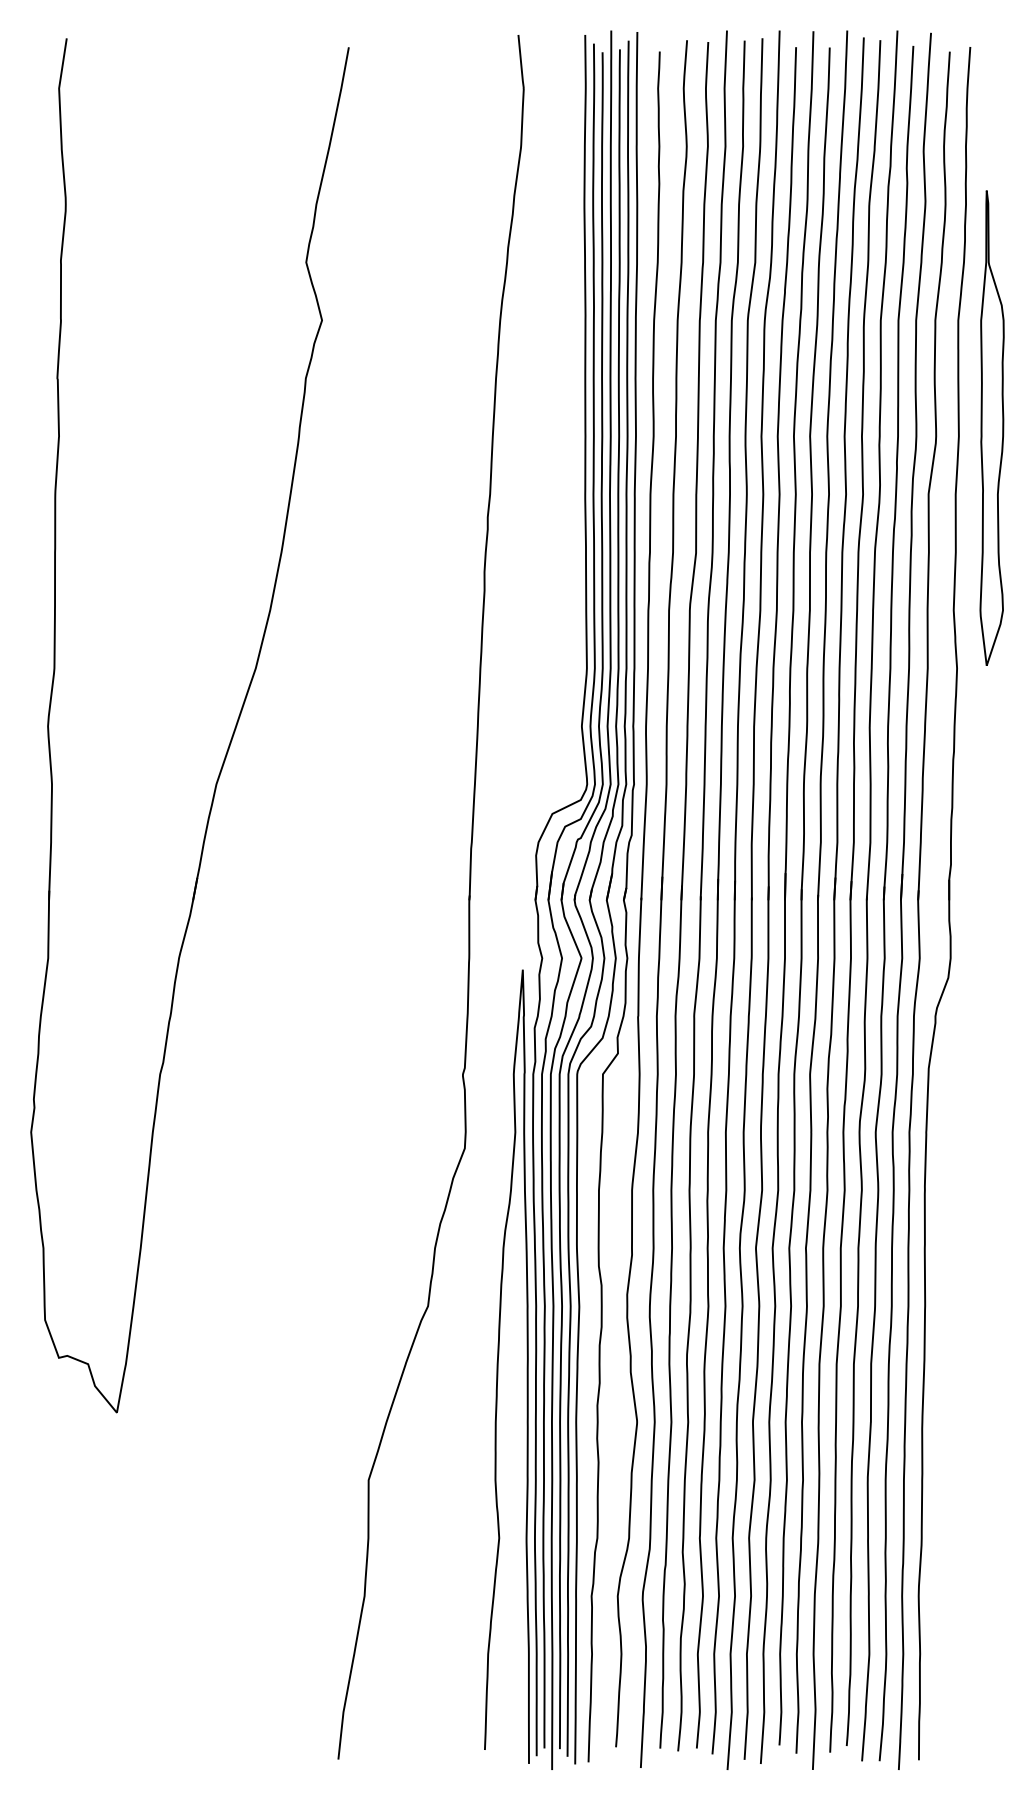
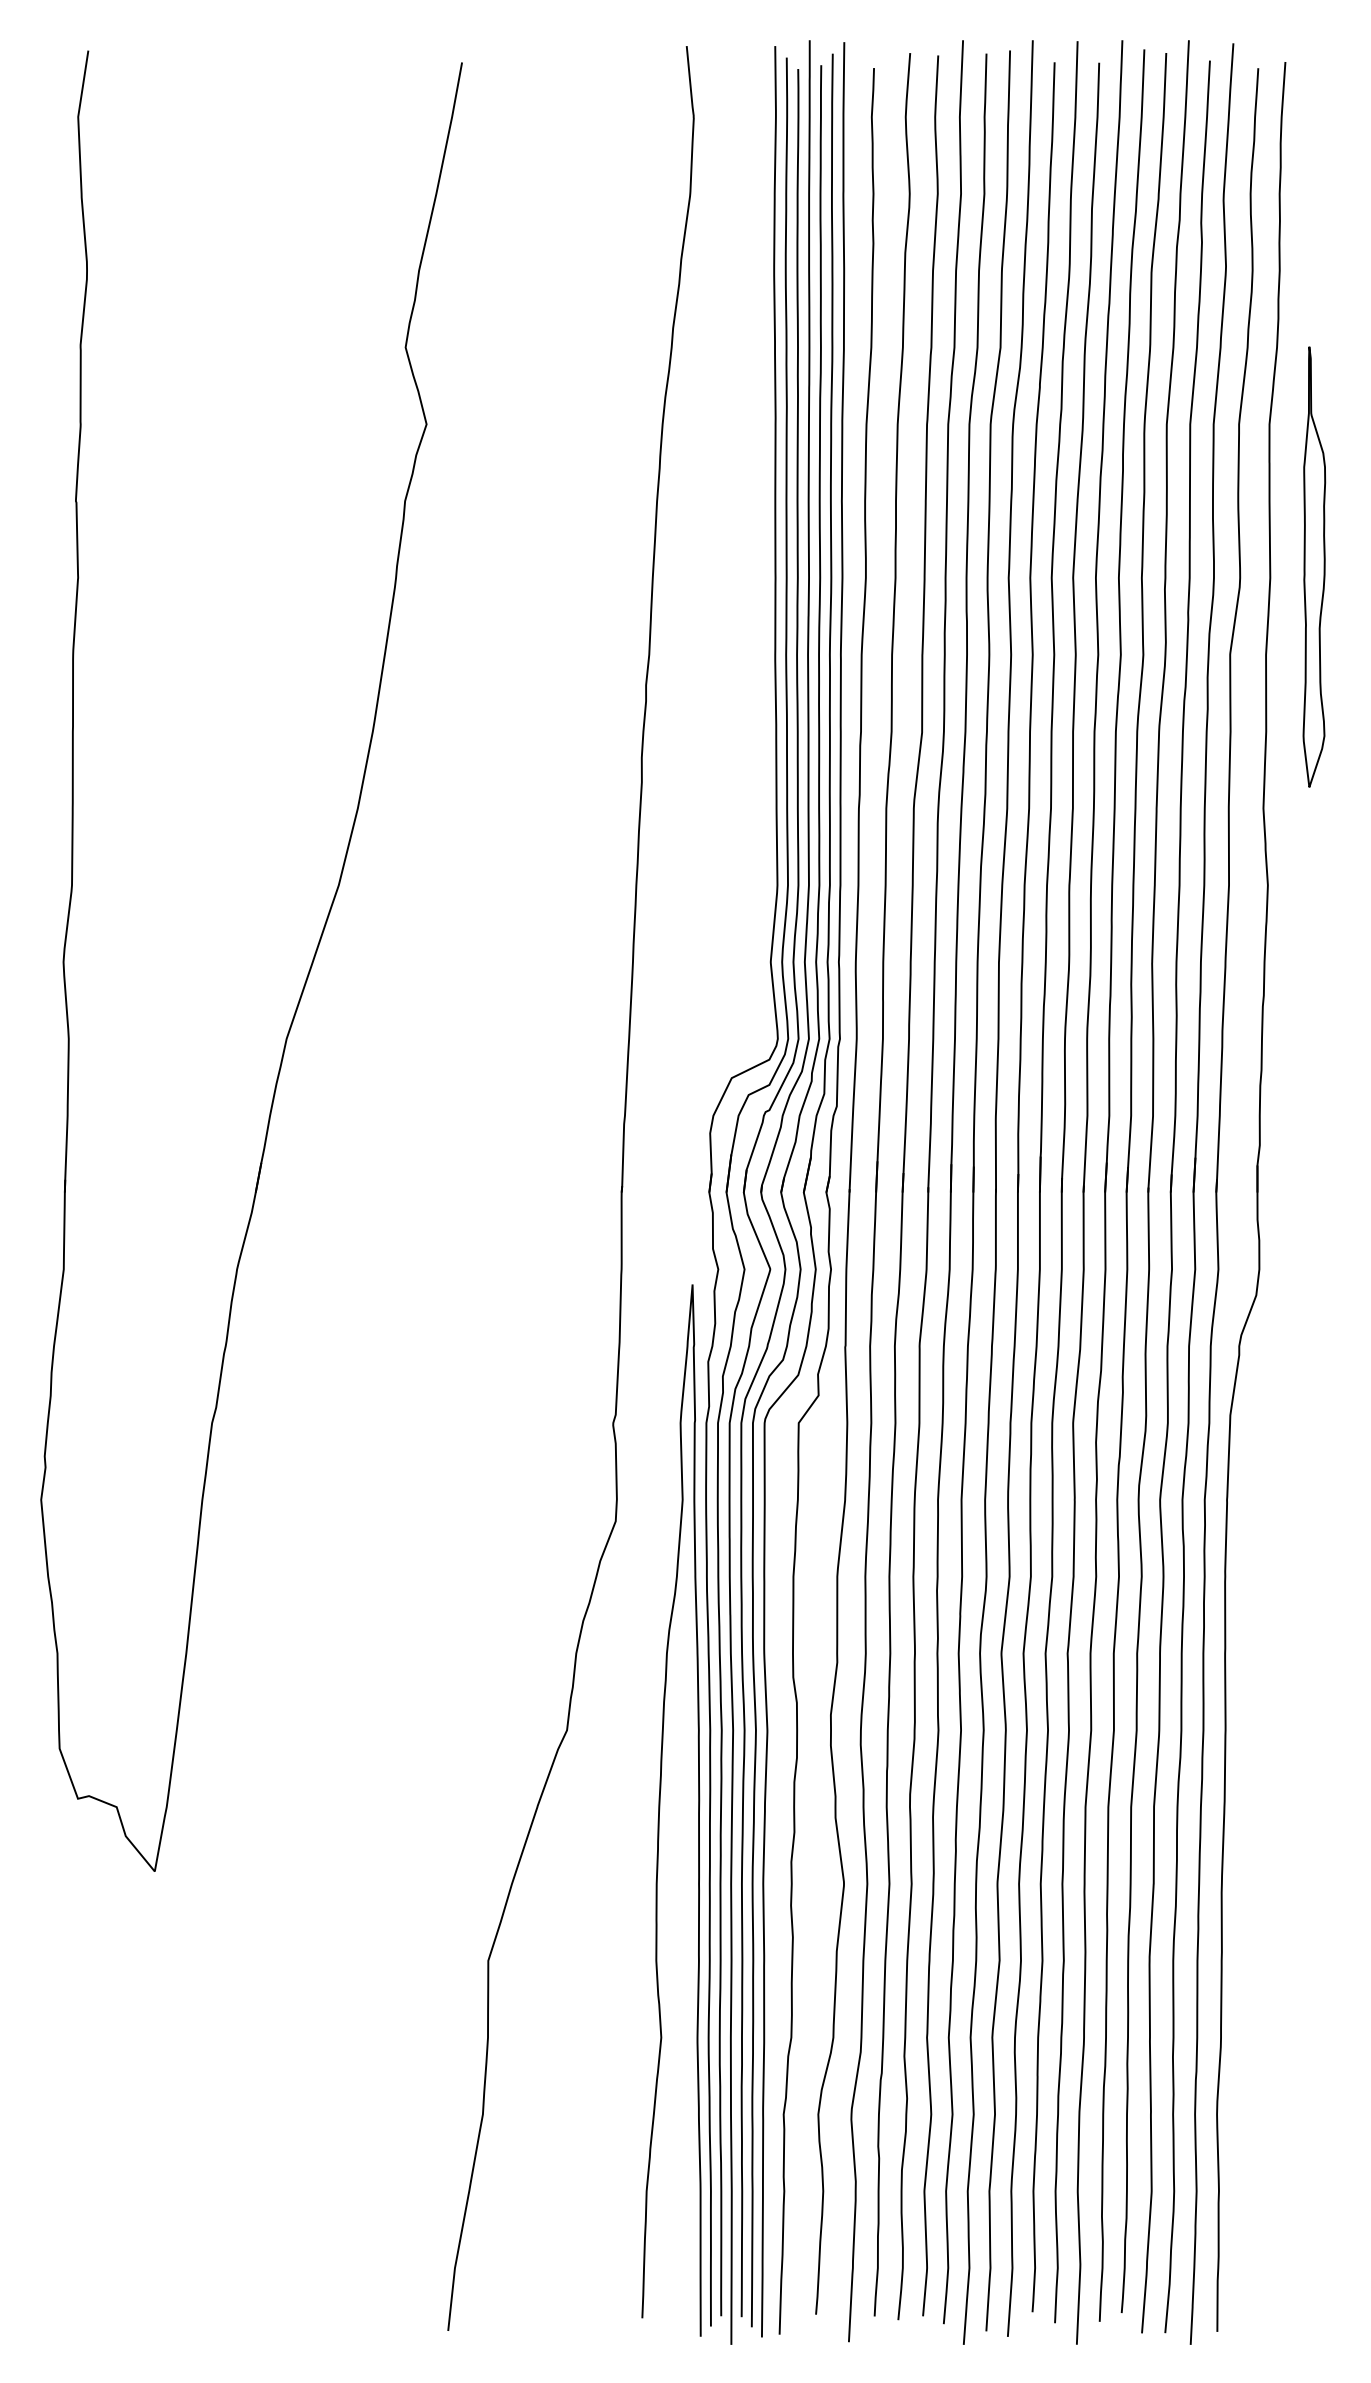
part: (992, 427) -> (1314, 566), size x0.7

